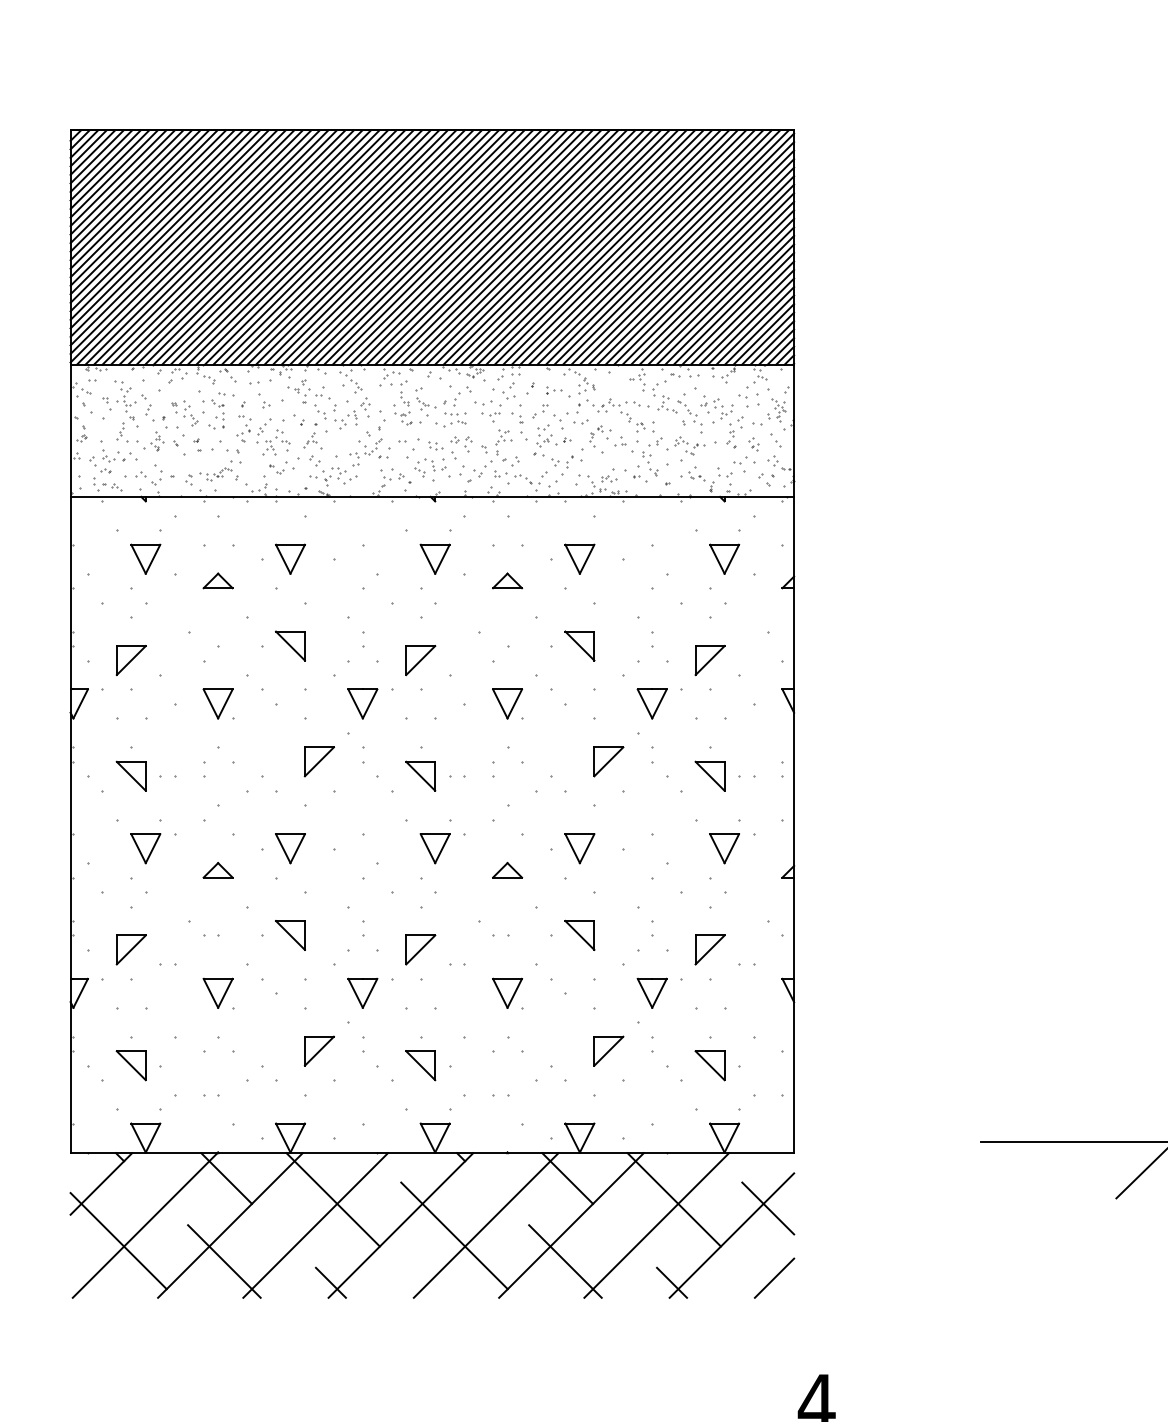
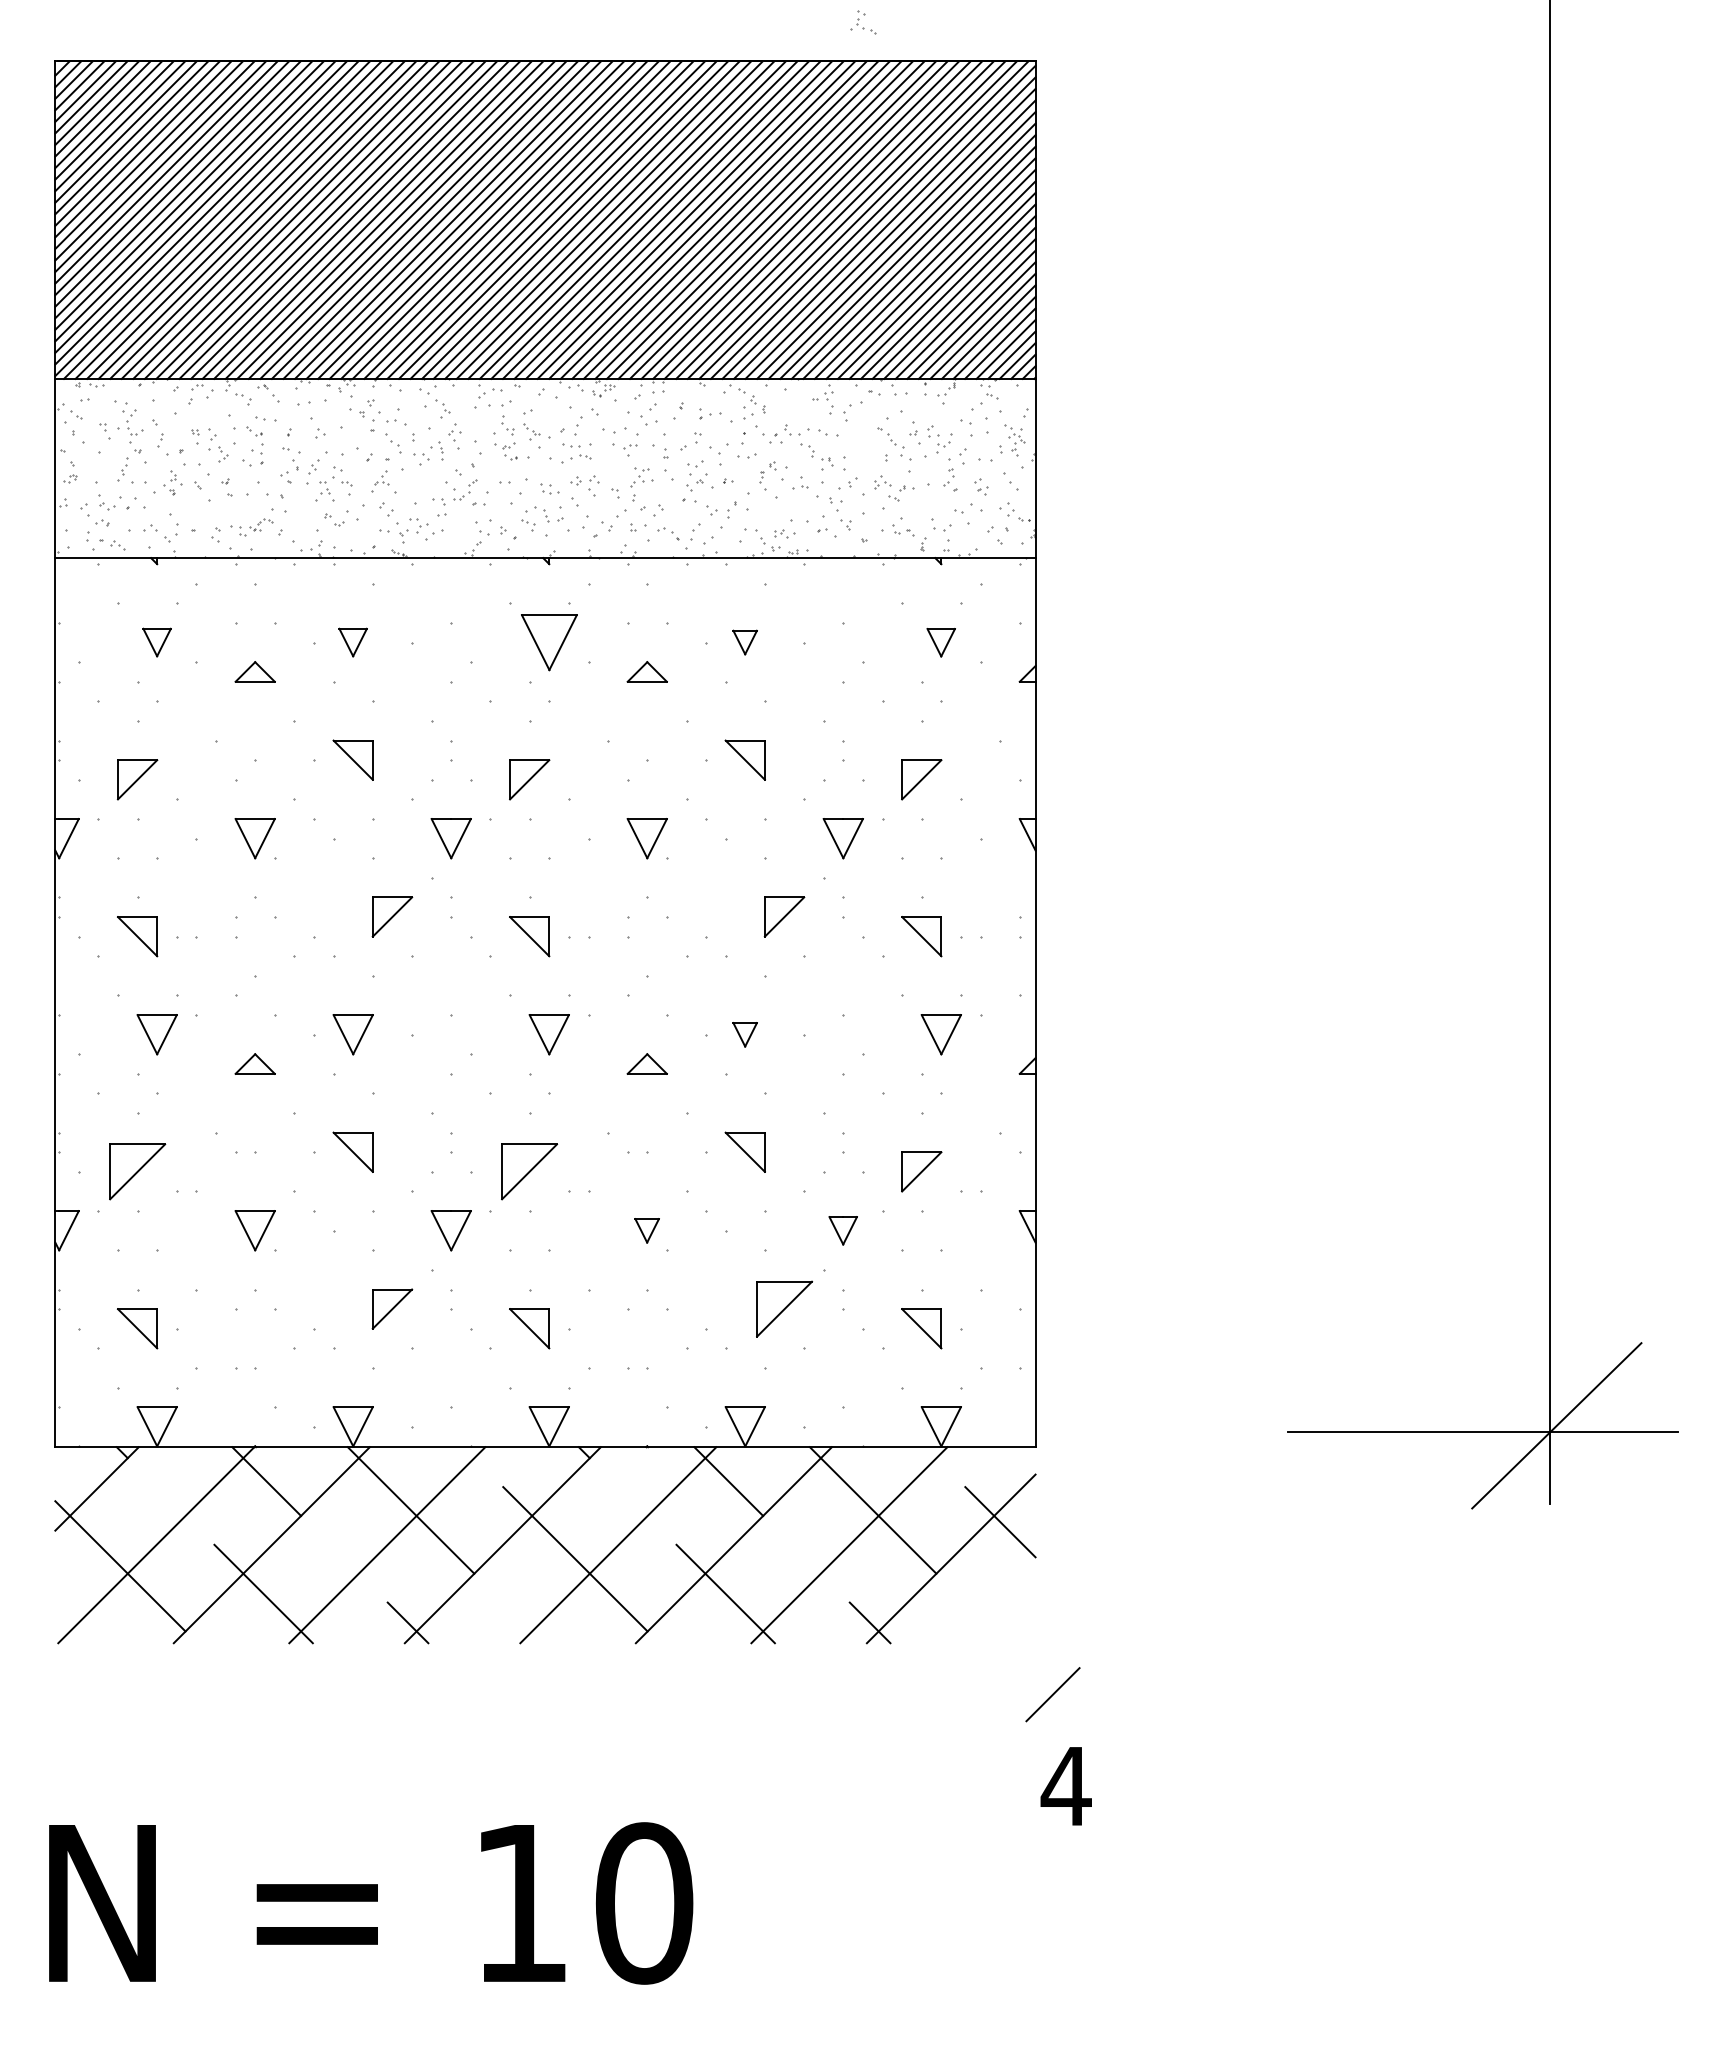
part: (667, 404) -> (863, 22), moved
part: (145, 559) -> (156, 642), size x0.7
part: (289, 559) -> (352, 642), size x0.7
part: (434, 559) -> (548, 642), size x1.4
part: (579, 559) -> (744, 642), size x0.6
part: (723, 559) -> (940, 642), size x0.7
part: (579, 848) -> (744, 1034), size x0.6
part: (131, 949) -> (137, 1171), size x1.4
part: (420, 949) -> (529, 1171), size x1.4
part: (506, 993) -> (646, 1230), size x0.6
part: (651, 993) -> (842, 1230), size x0.7
part: (608, 1050) -> (784, 1308), size x1.4
line: (774, 1278) -> (1052, 1694), moved

